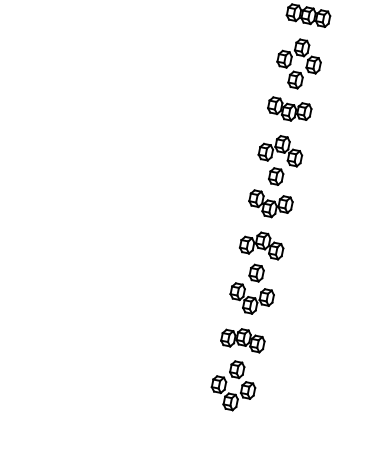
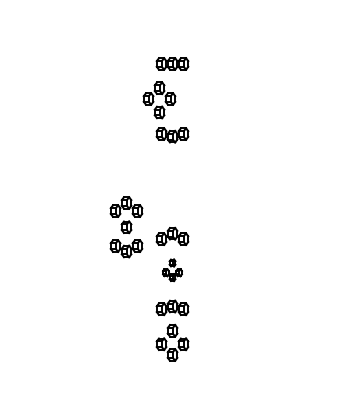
part: (298, 64) -> (159, 100), moved
part: (275, 176) -> (126, 227), moved
part: (253, 289) -> (172, 270), size x0.6

